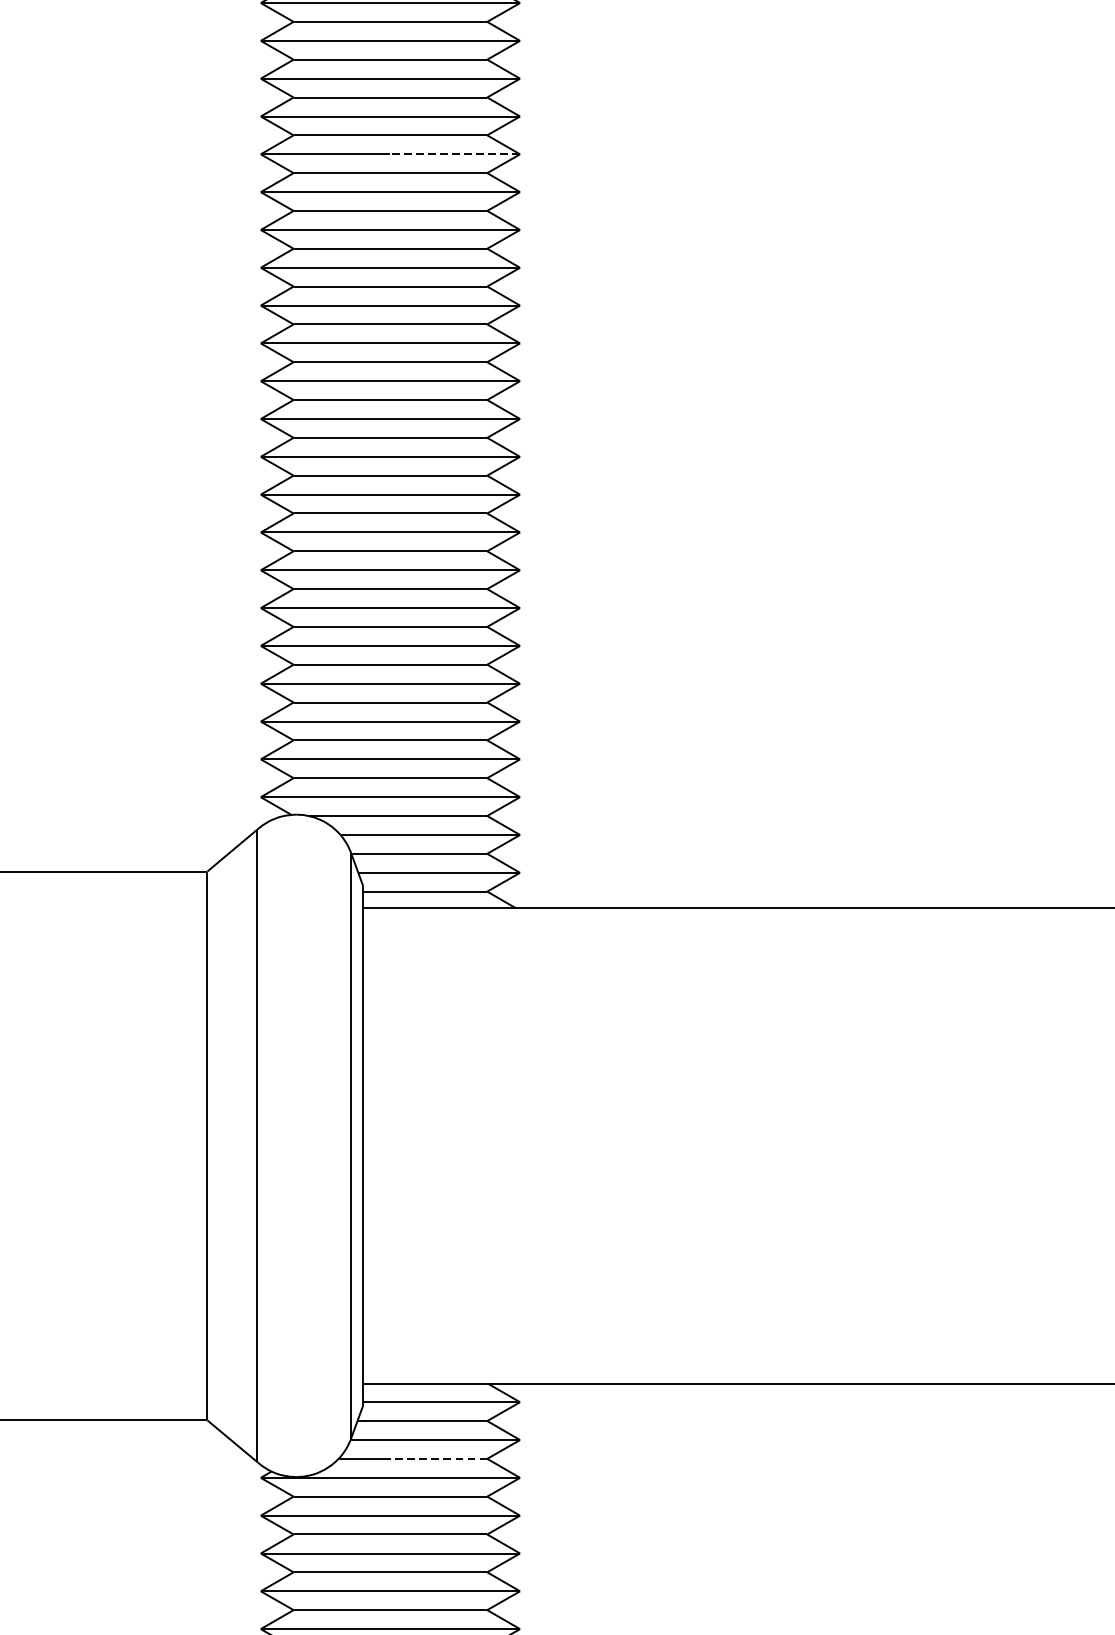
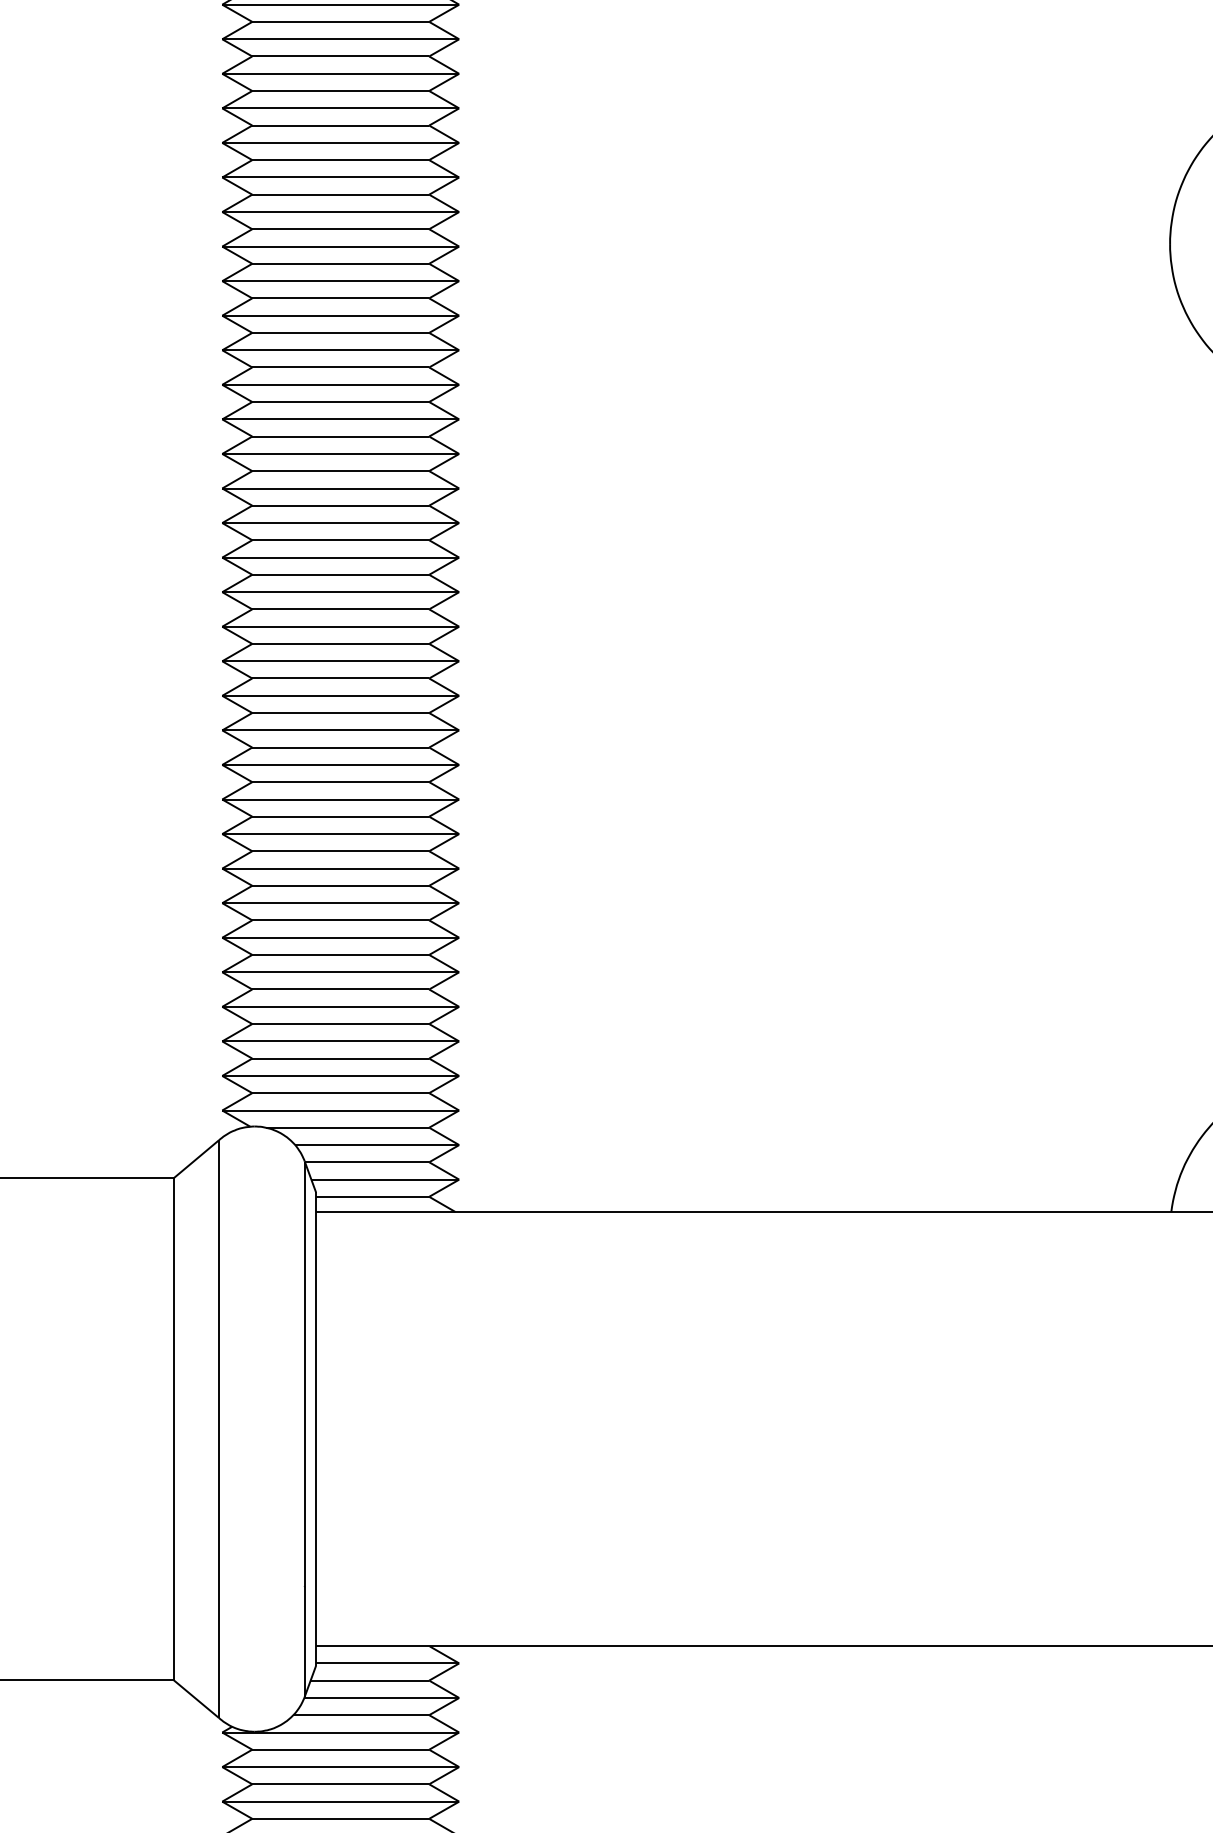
line: (454, 154) -> (399, 523), dashed -> solid
line: (438, 1459) -> (384, 1715), dashed -> solid

